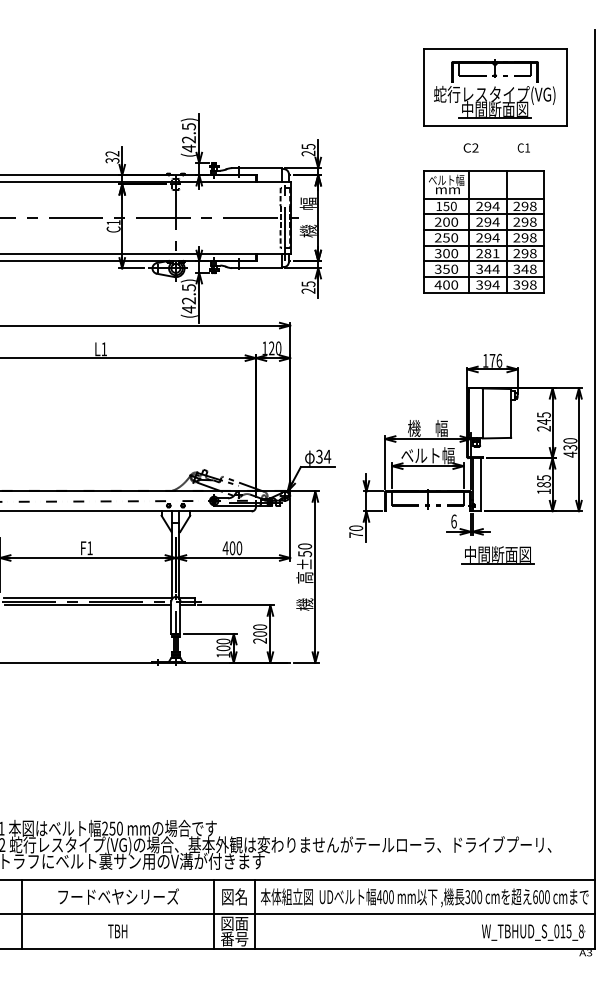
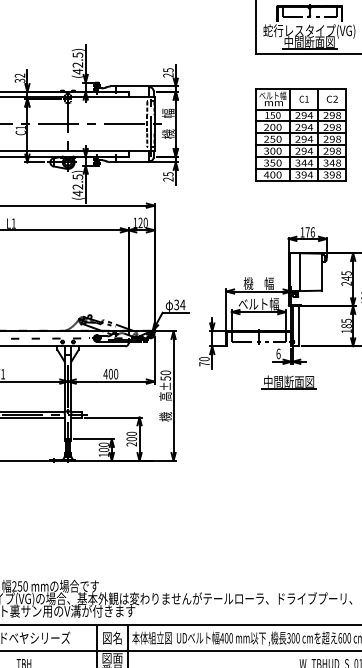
text: (470, 147) -> (331, 98), moved
text: (523, 147) -> (303, 98), moved
text: (491, 253) -> (306, 151), 281 -> 294
part: (497, 554) -> (288, 381), moved

